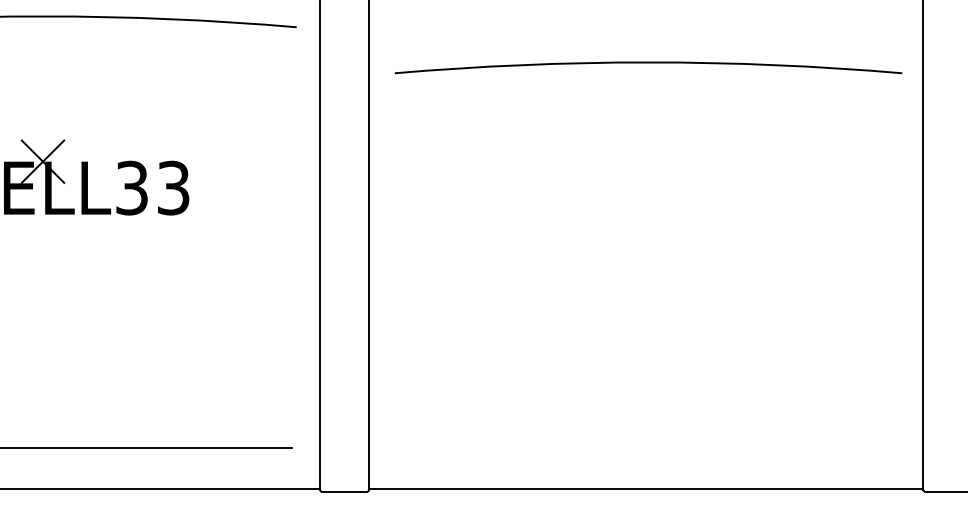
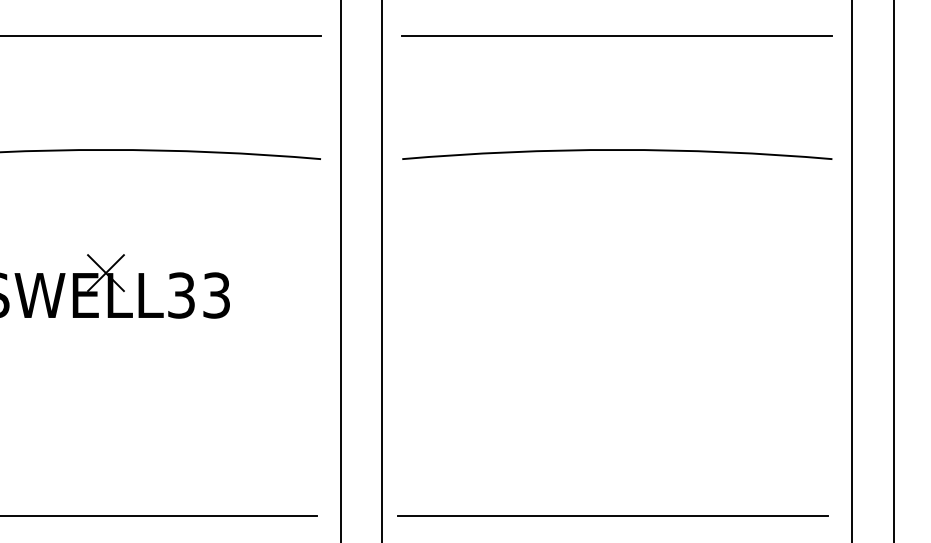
arc: (648, 63) -> (617, 150), moved
line: (640, 447) -> (612, 515), added

